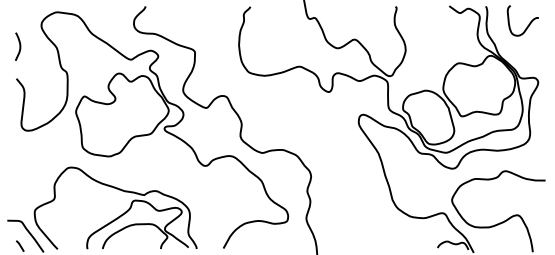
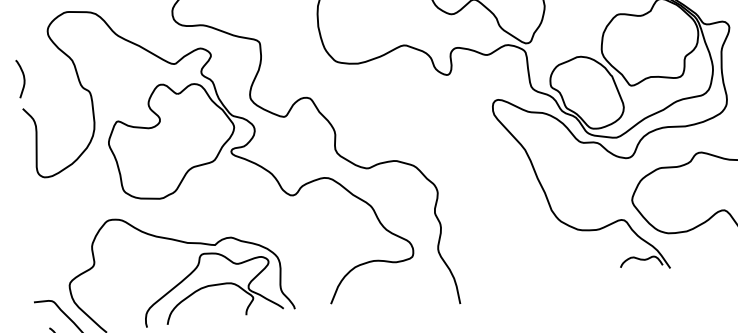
curve: (19, 46) -> (23, 78), moved

